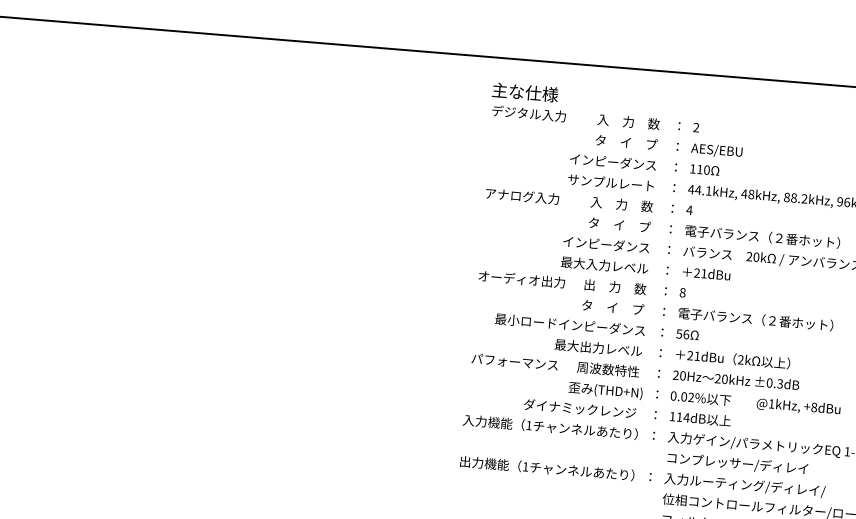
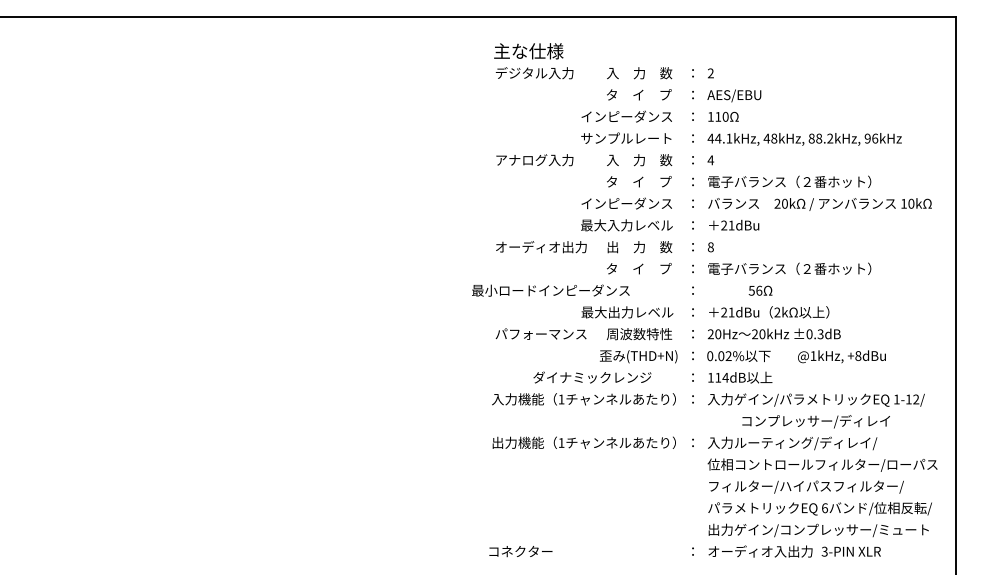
text: (569, 324) -> (550, 290), moved
text: (687, 334) -> (760, 290), moved
text: (580, 408) -> (592, 377), moved
text: (737, 463) -> (815, 421), moved

